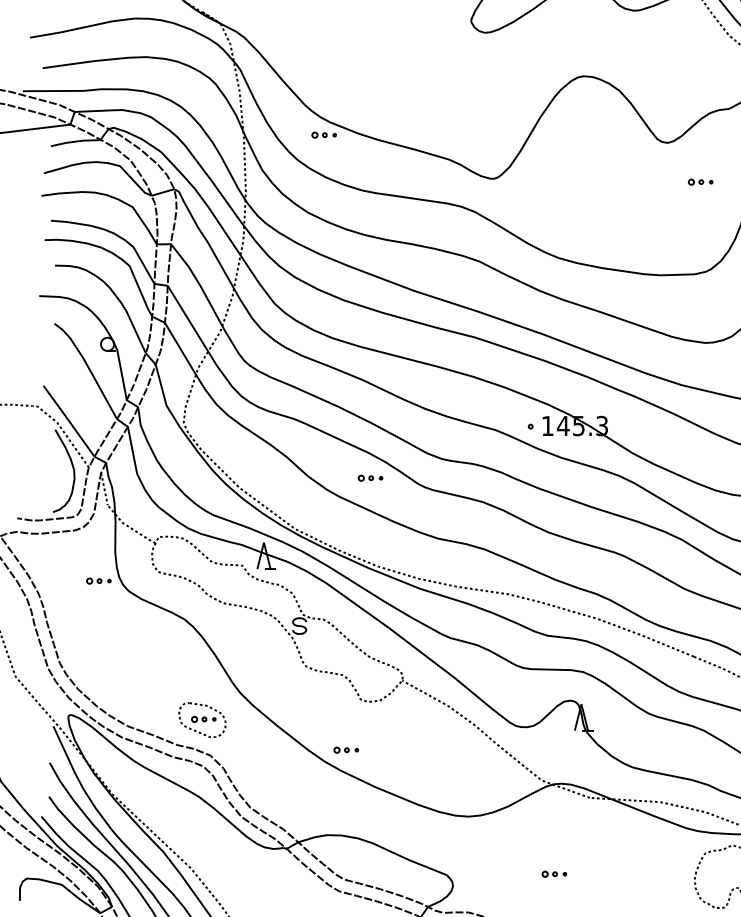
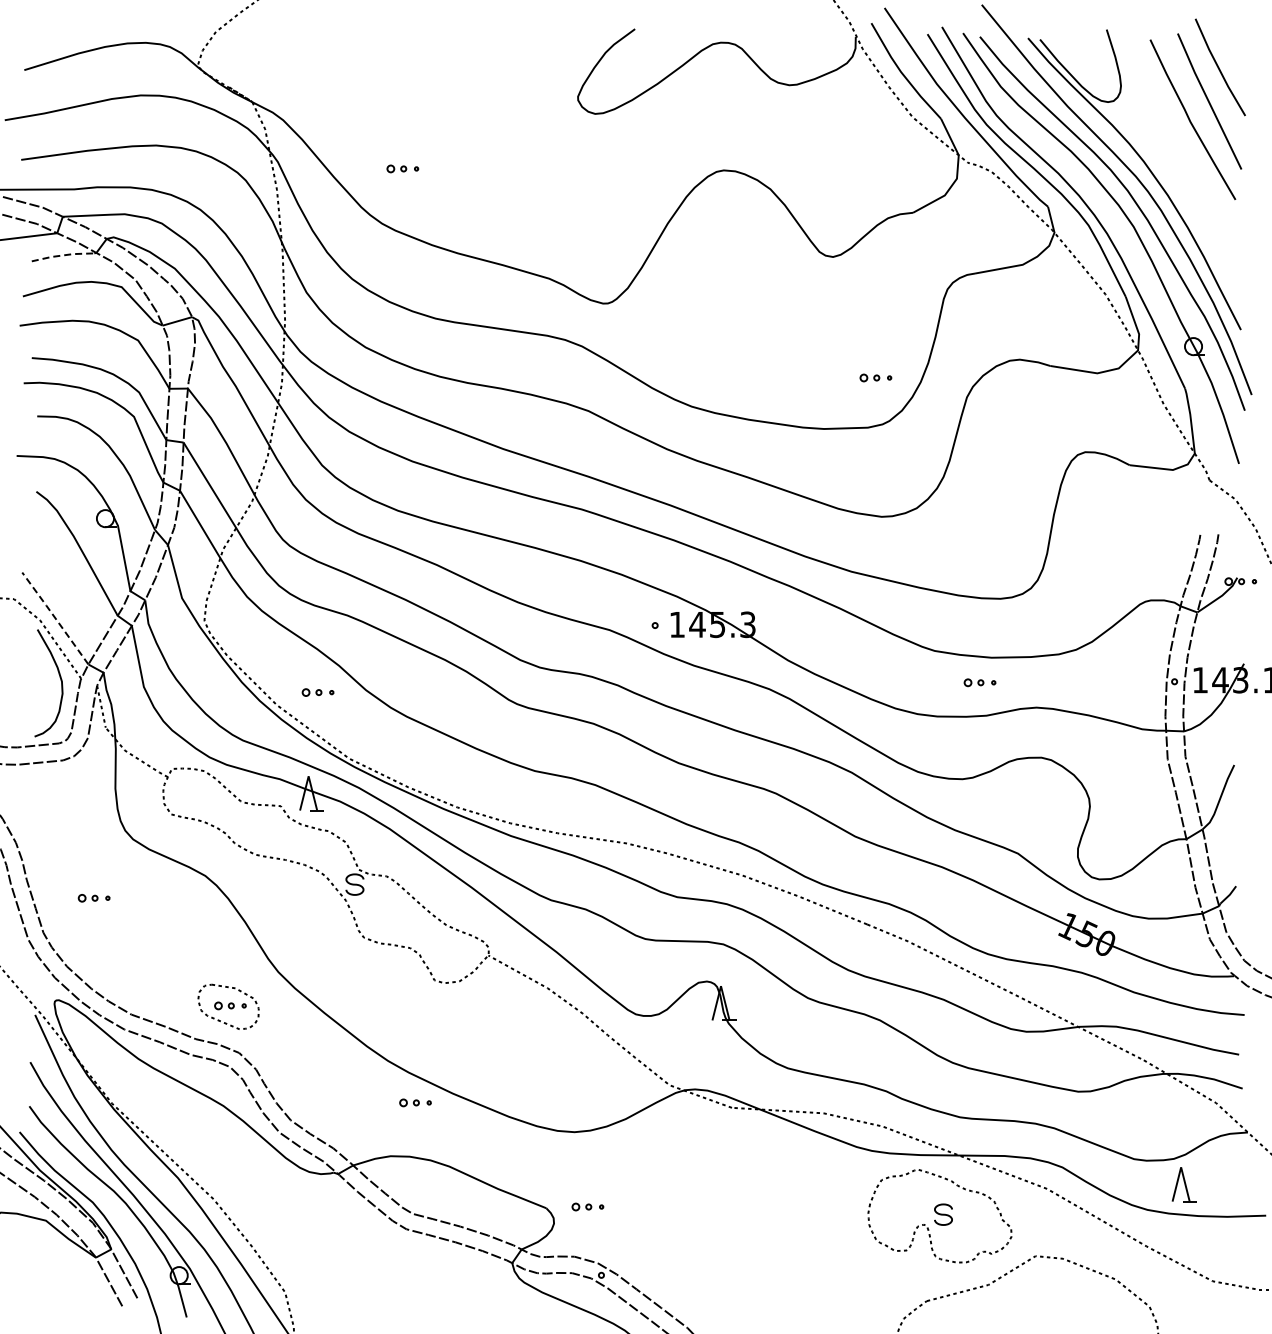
part: (323, 134) -> (402, 168), moved
line: (75, 141) -> (63, 255), solid -> dashed
part: (700, 181) -> (875, 377), moved
line: (68, 420) -> (54, 617), solid -> dashed
part: (370, 478) -> (317, 692), moved
part: (98, 581) -> (93, 898), moved
part: (346, 749) -> (415, 1102), moved
part: (554, 873) -> (587, 1206), moved

